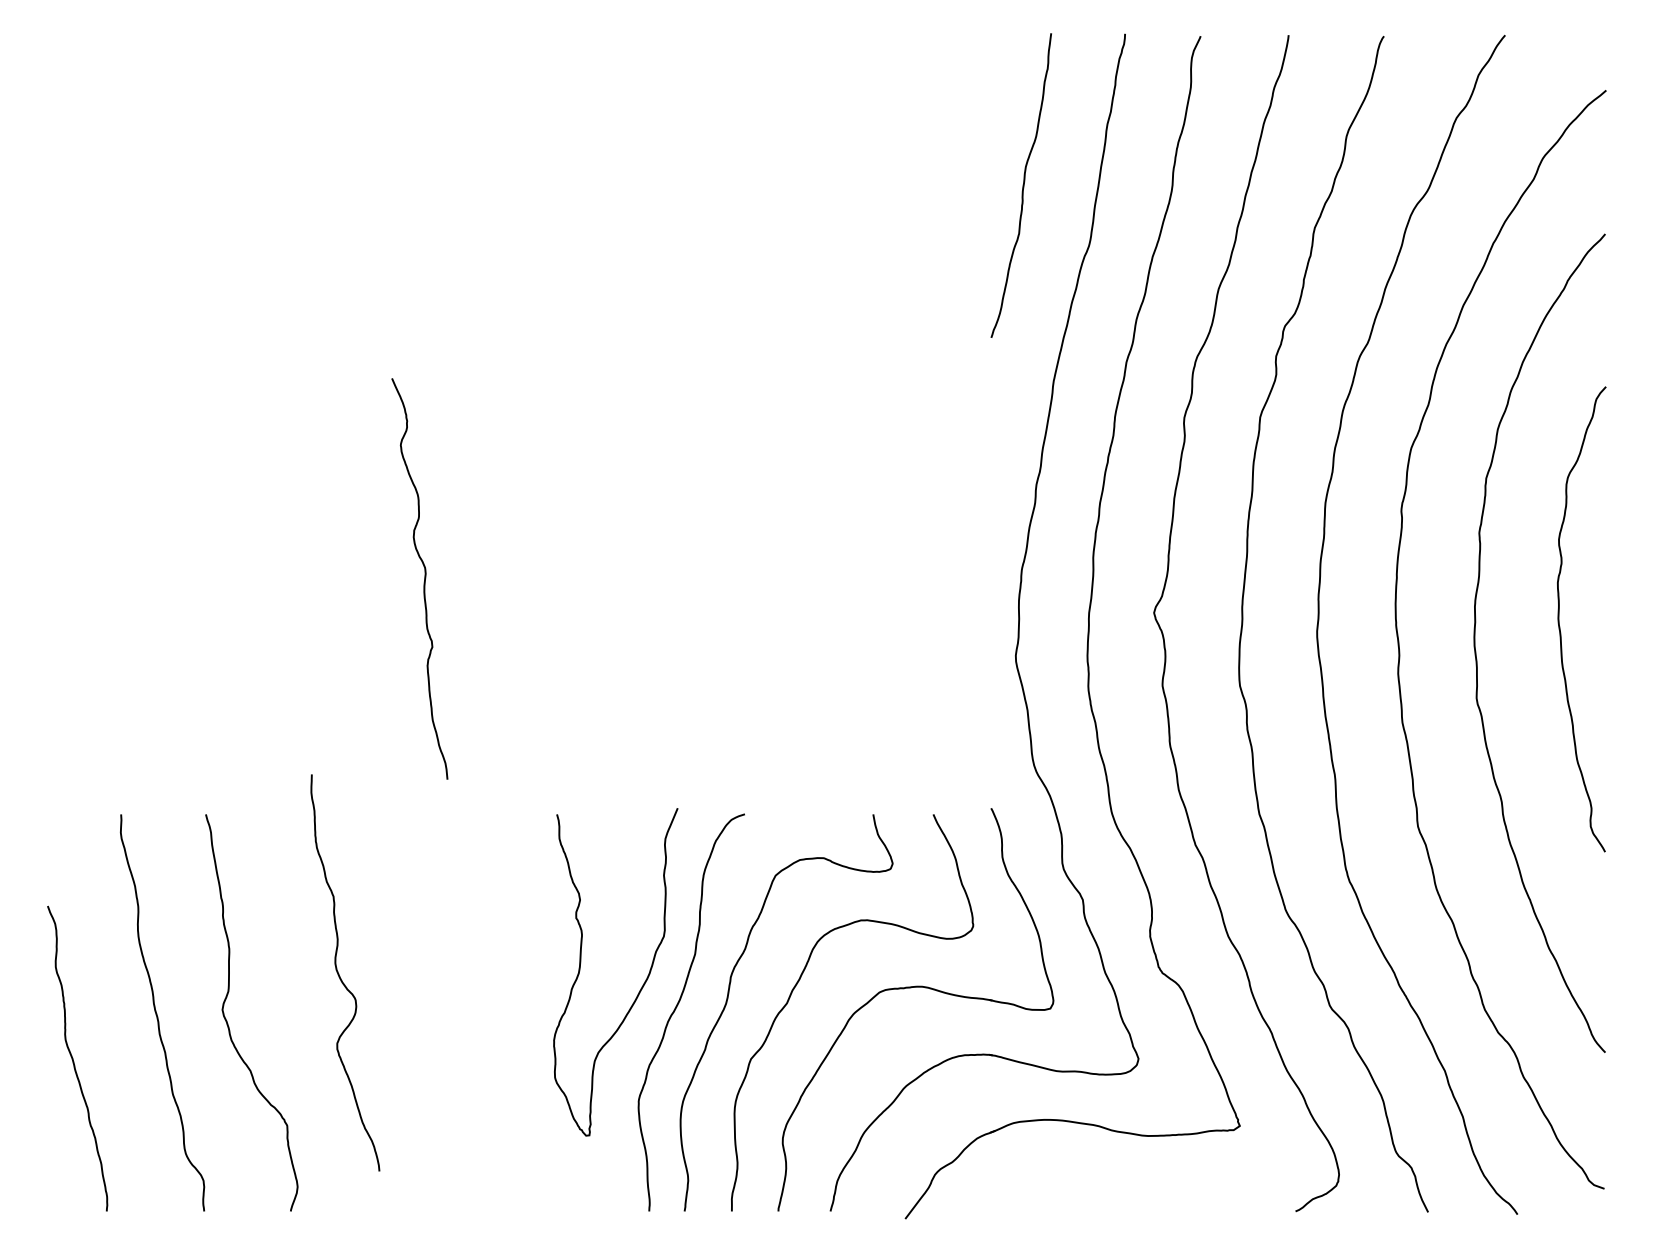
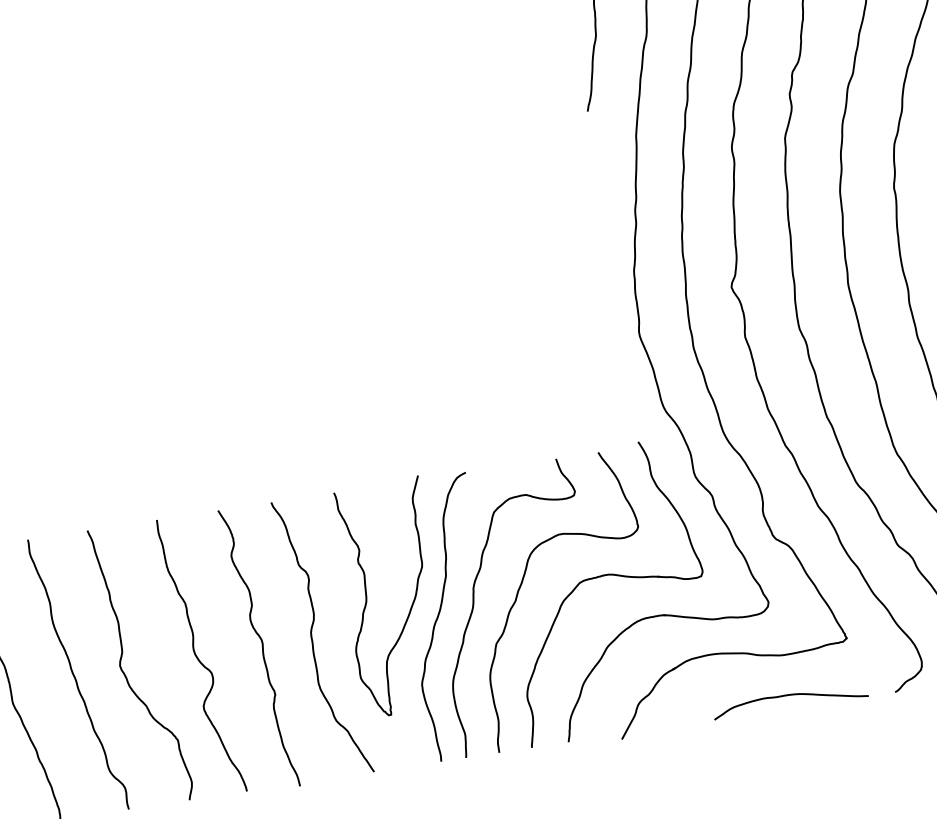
curve: (424, 578) -> (262, 647), moved
curve: (339, 973) -> (197, 656), moved
curve: (496, 1013) -> (312, 639), added
curve: (1148, 1193) -> (789, 695), added

